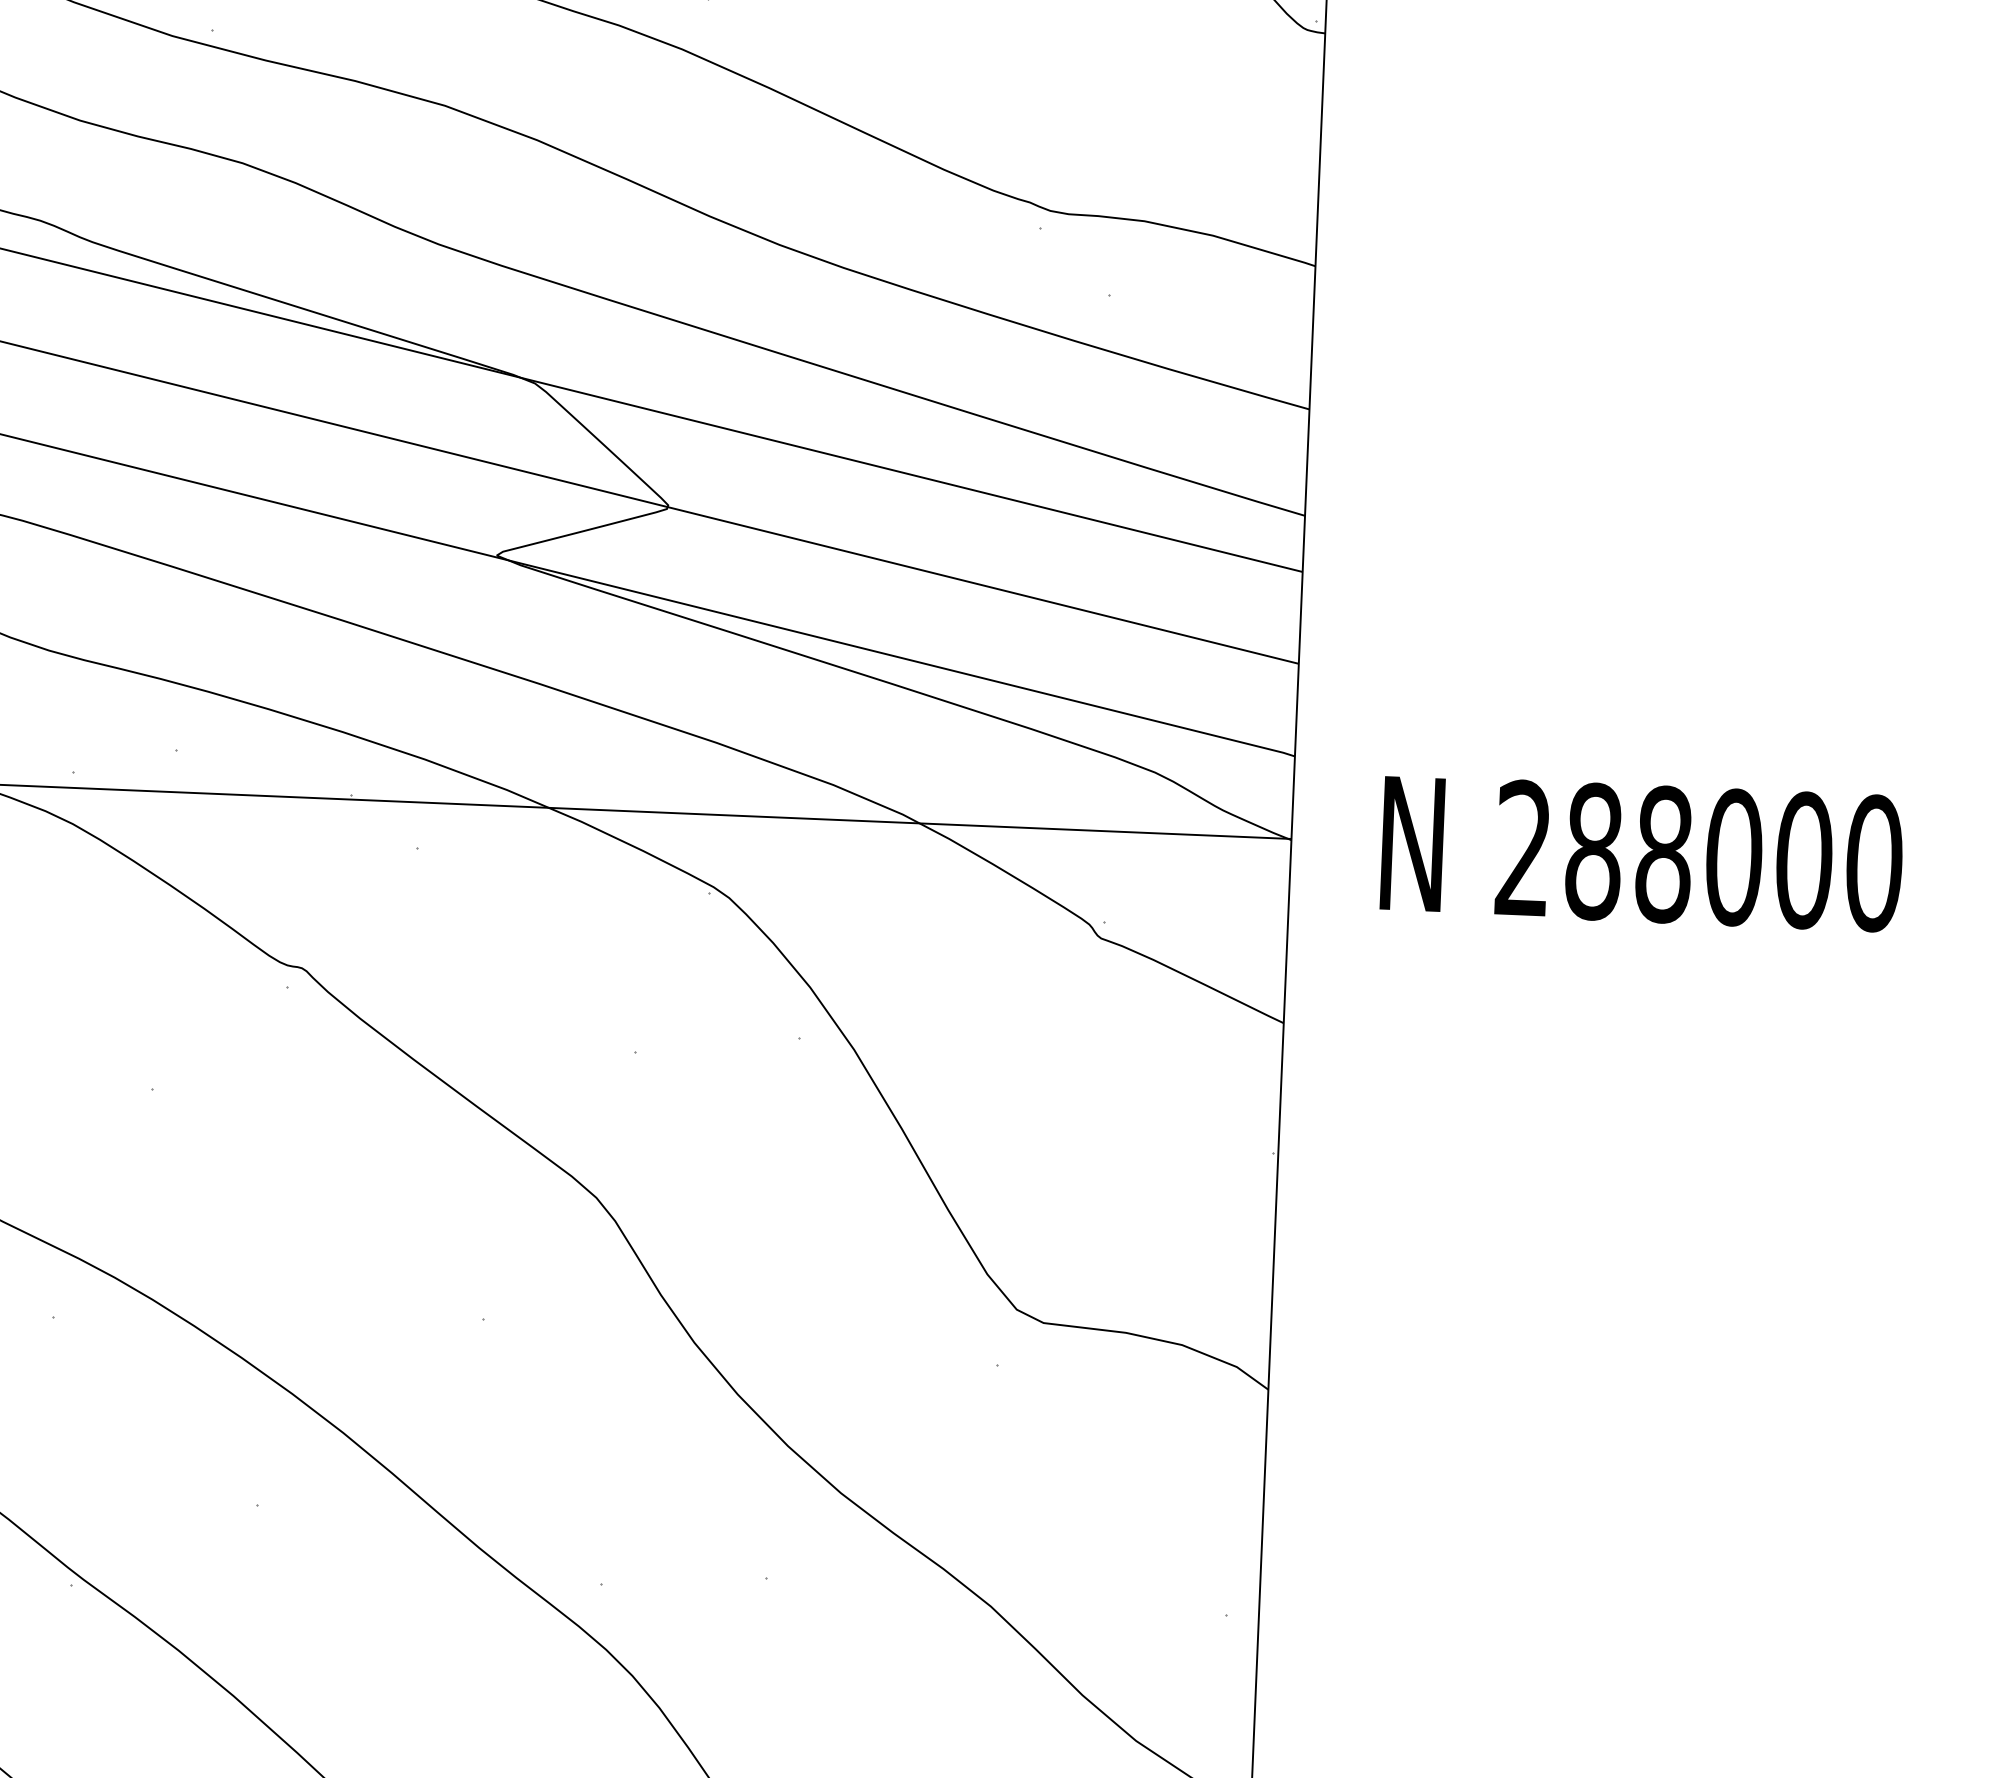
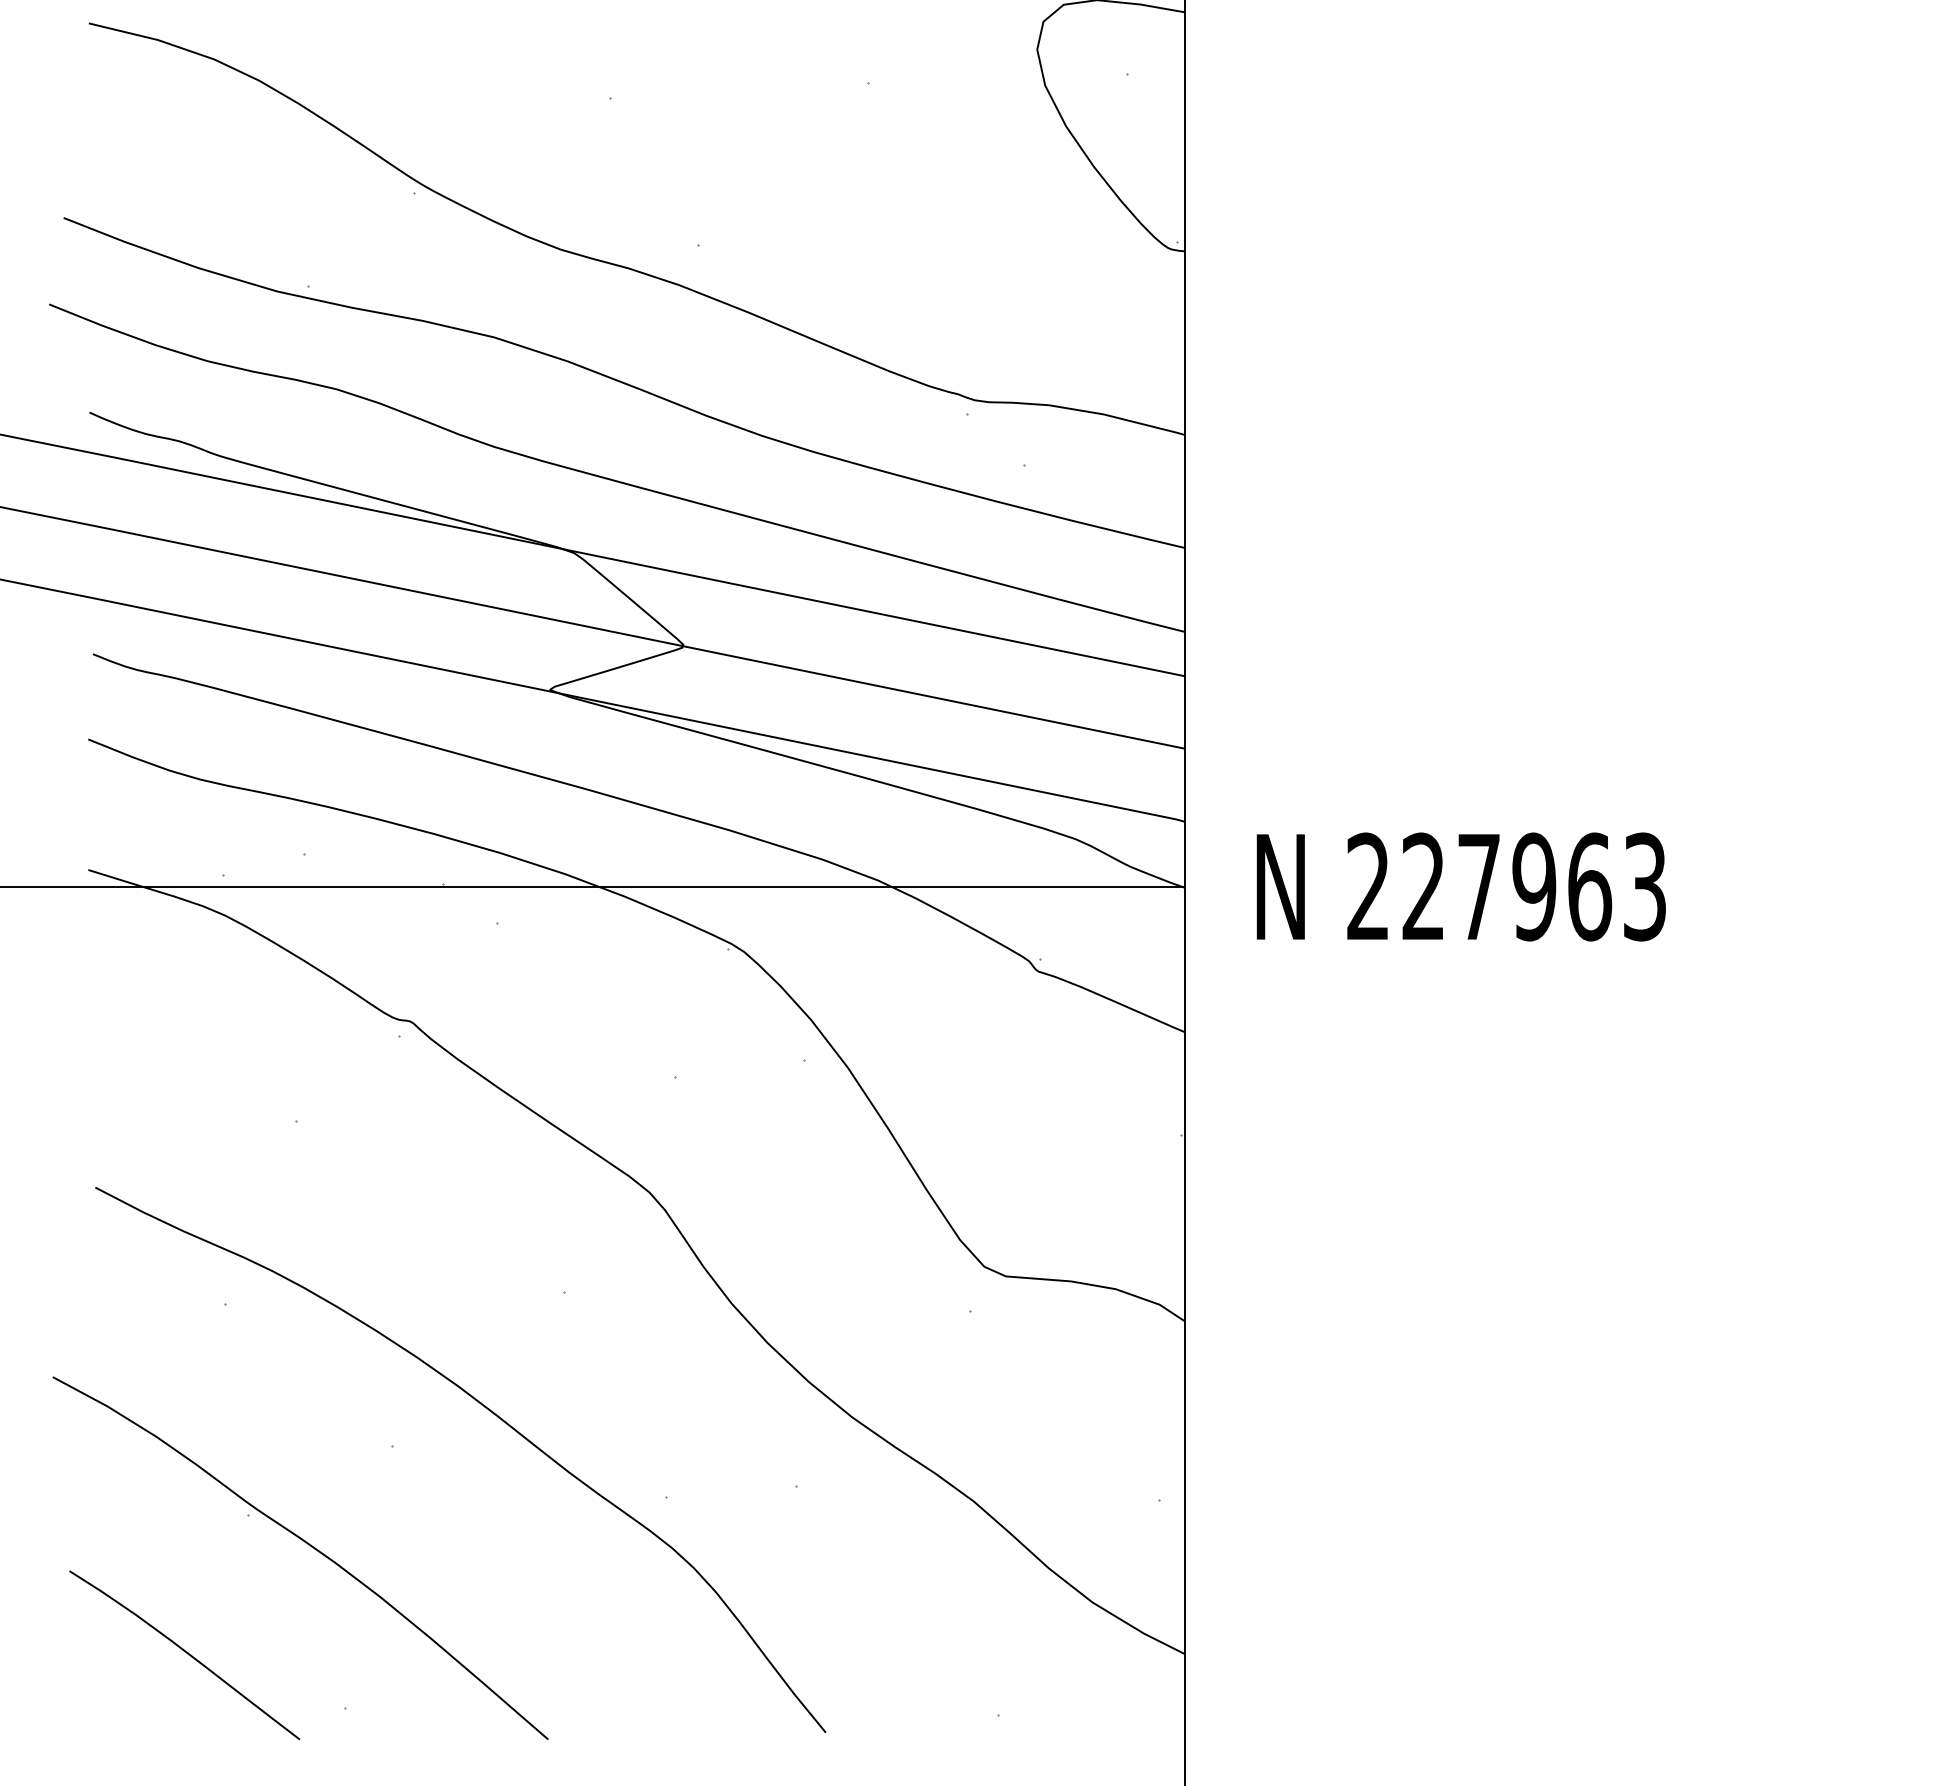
text: (1734, 856) -> (1534, 886), 288000 -> 227963

